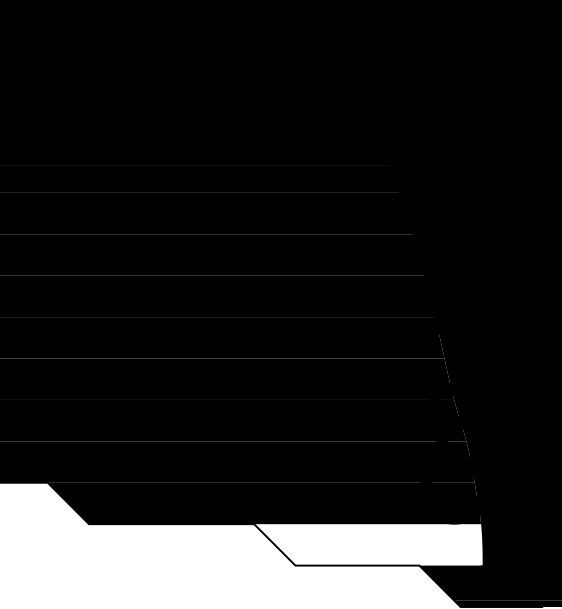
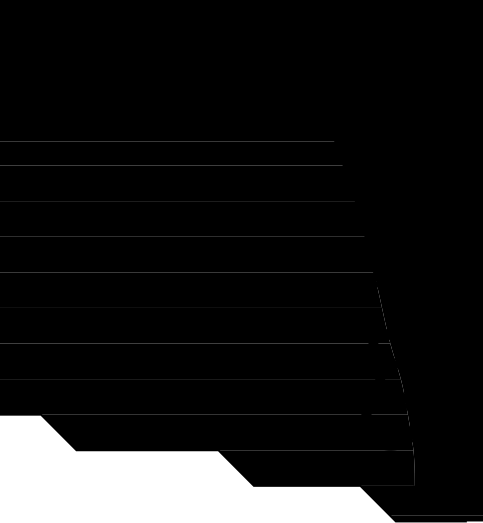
fill: (368, 544) -> (316, 467), added

